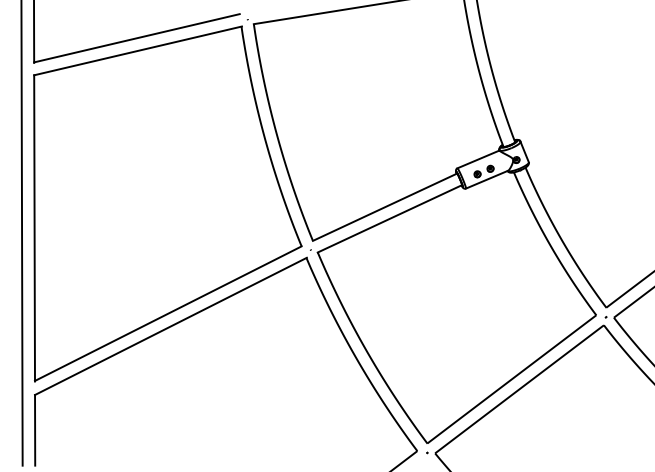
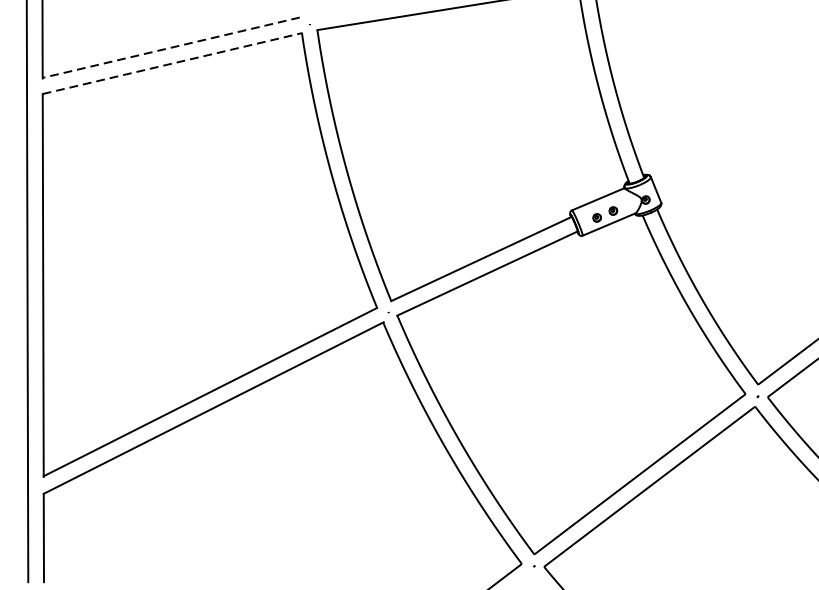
line: (136, 38) -> (170, 48), solid -> dashed
line: (138, 50) -> (173, 63), solid -> dashed

